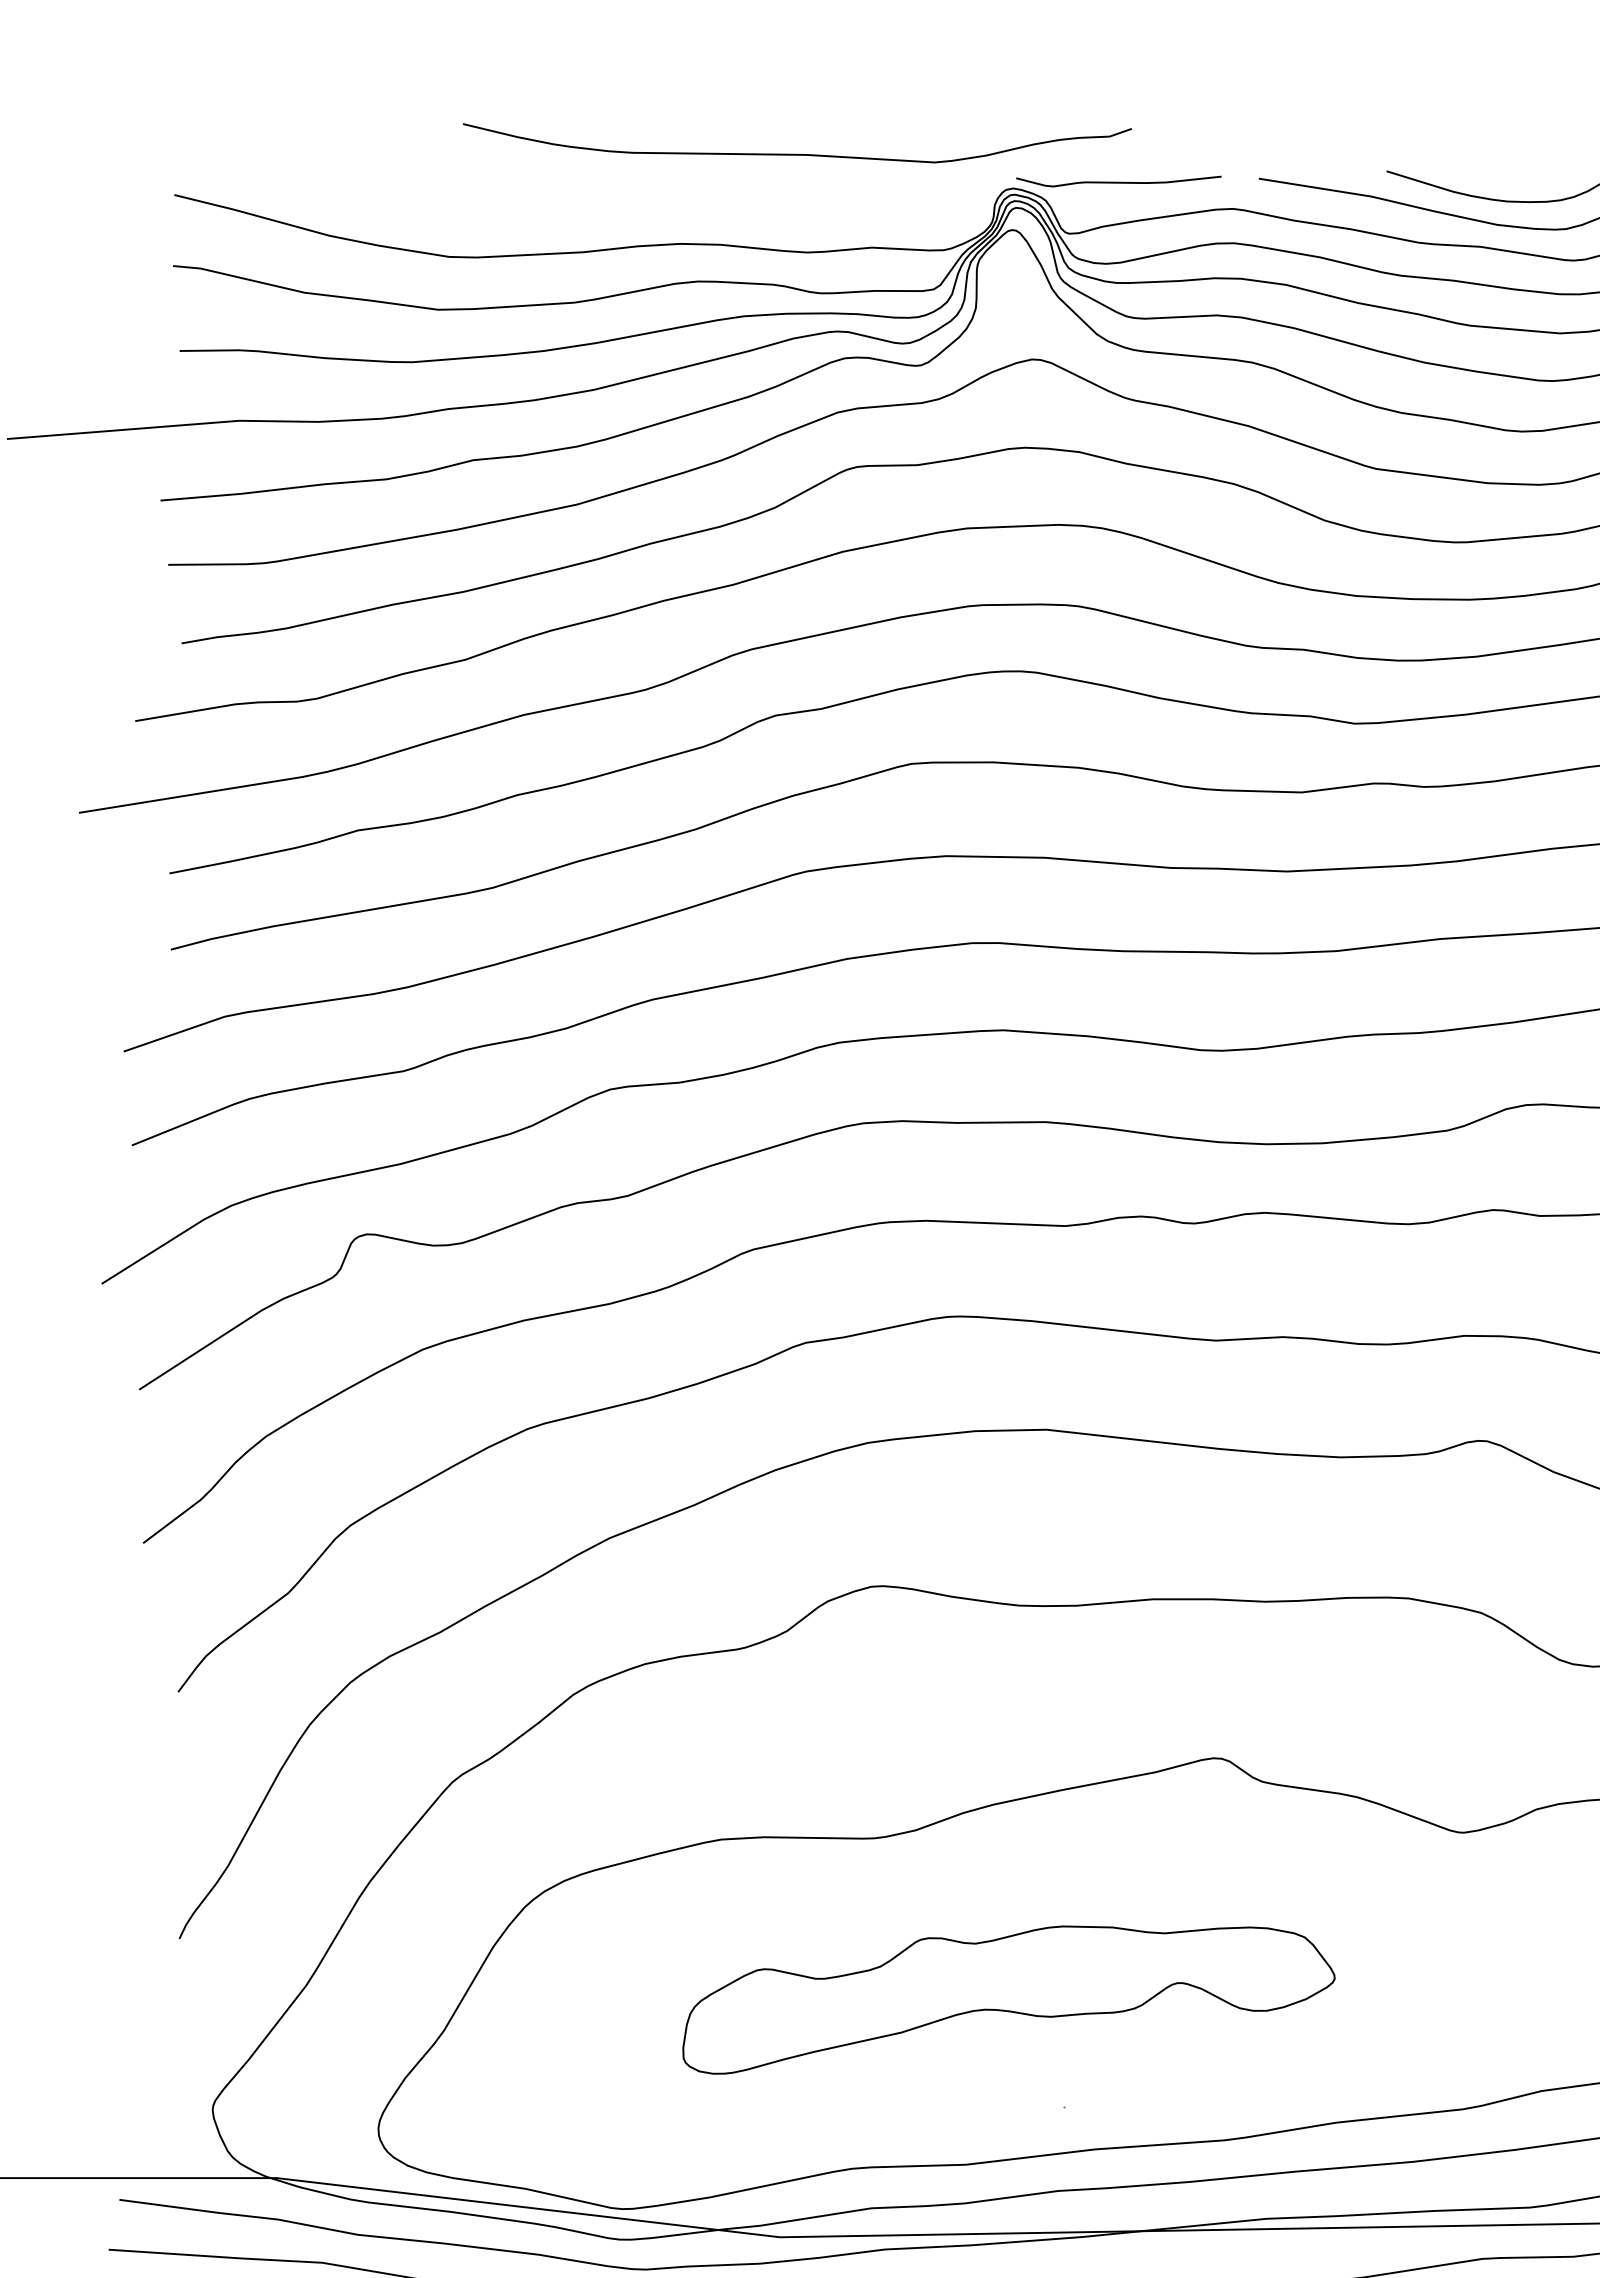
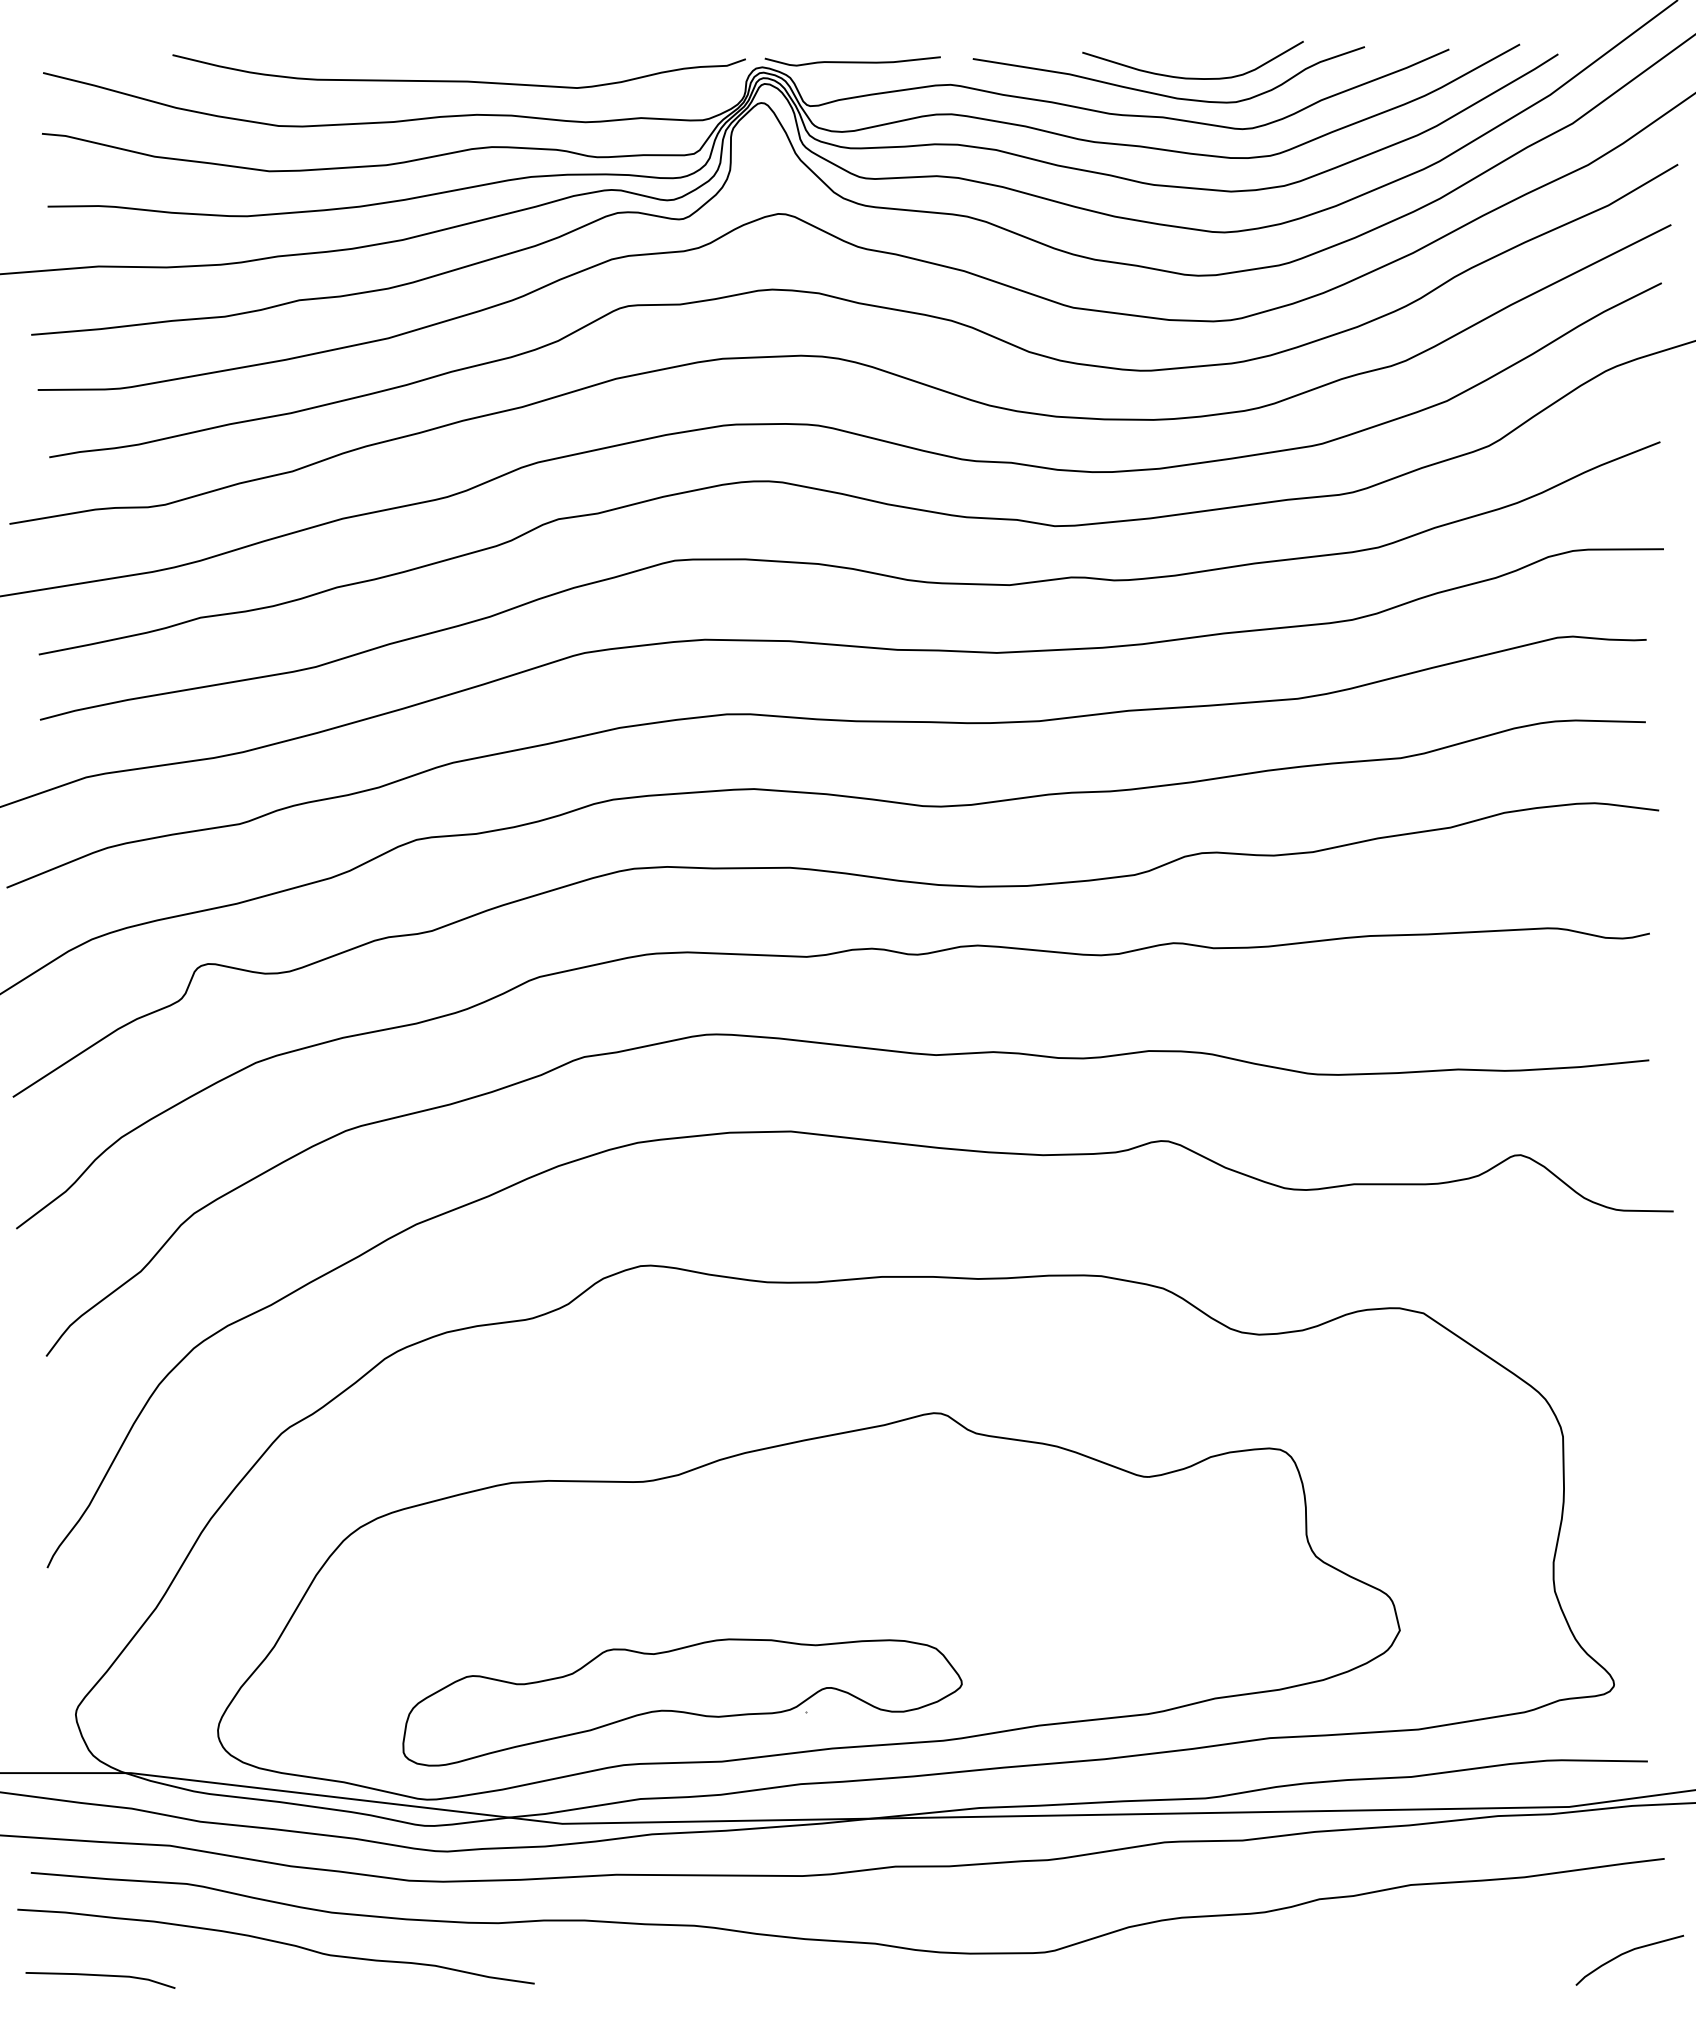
curve: (796, 153) -> (458, 80), moved
part: (1008, 2000) -> (682, 1702), moved

